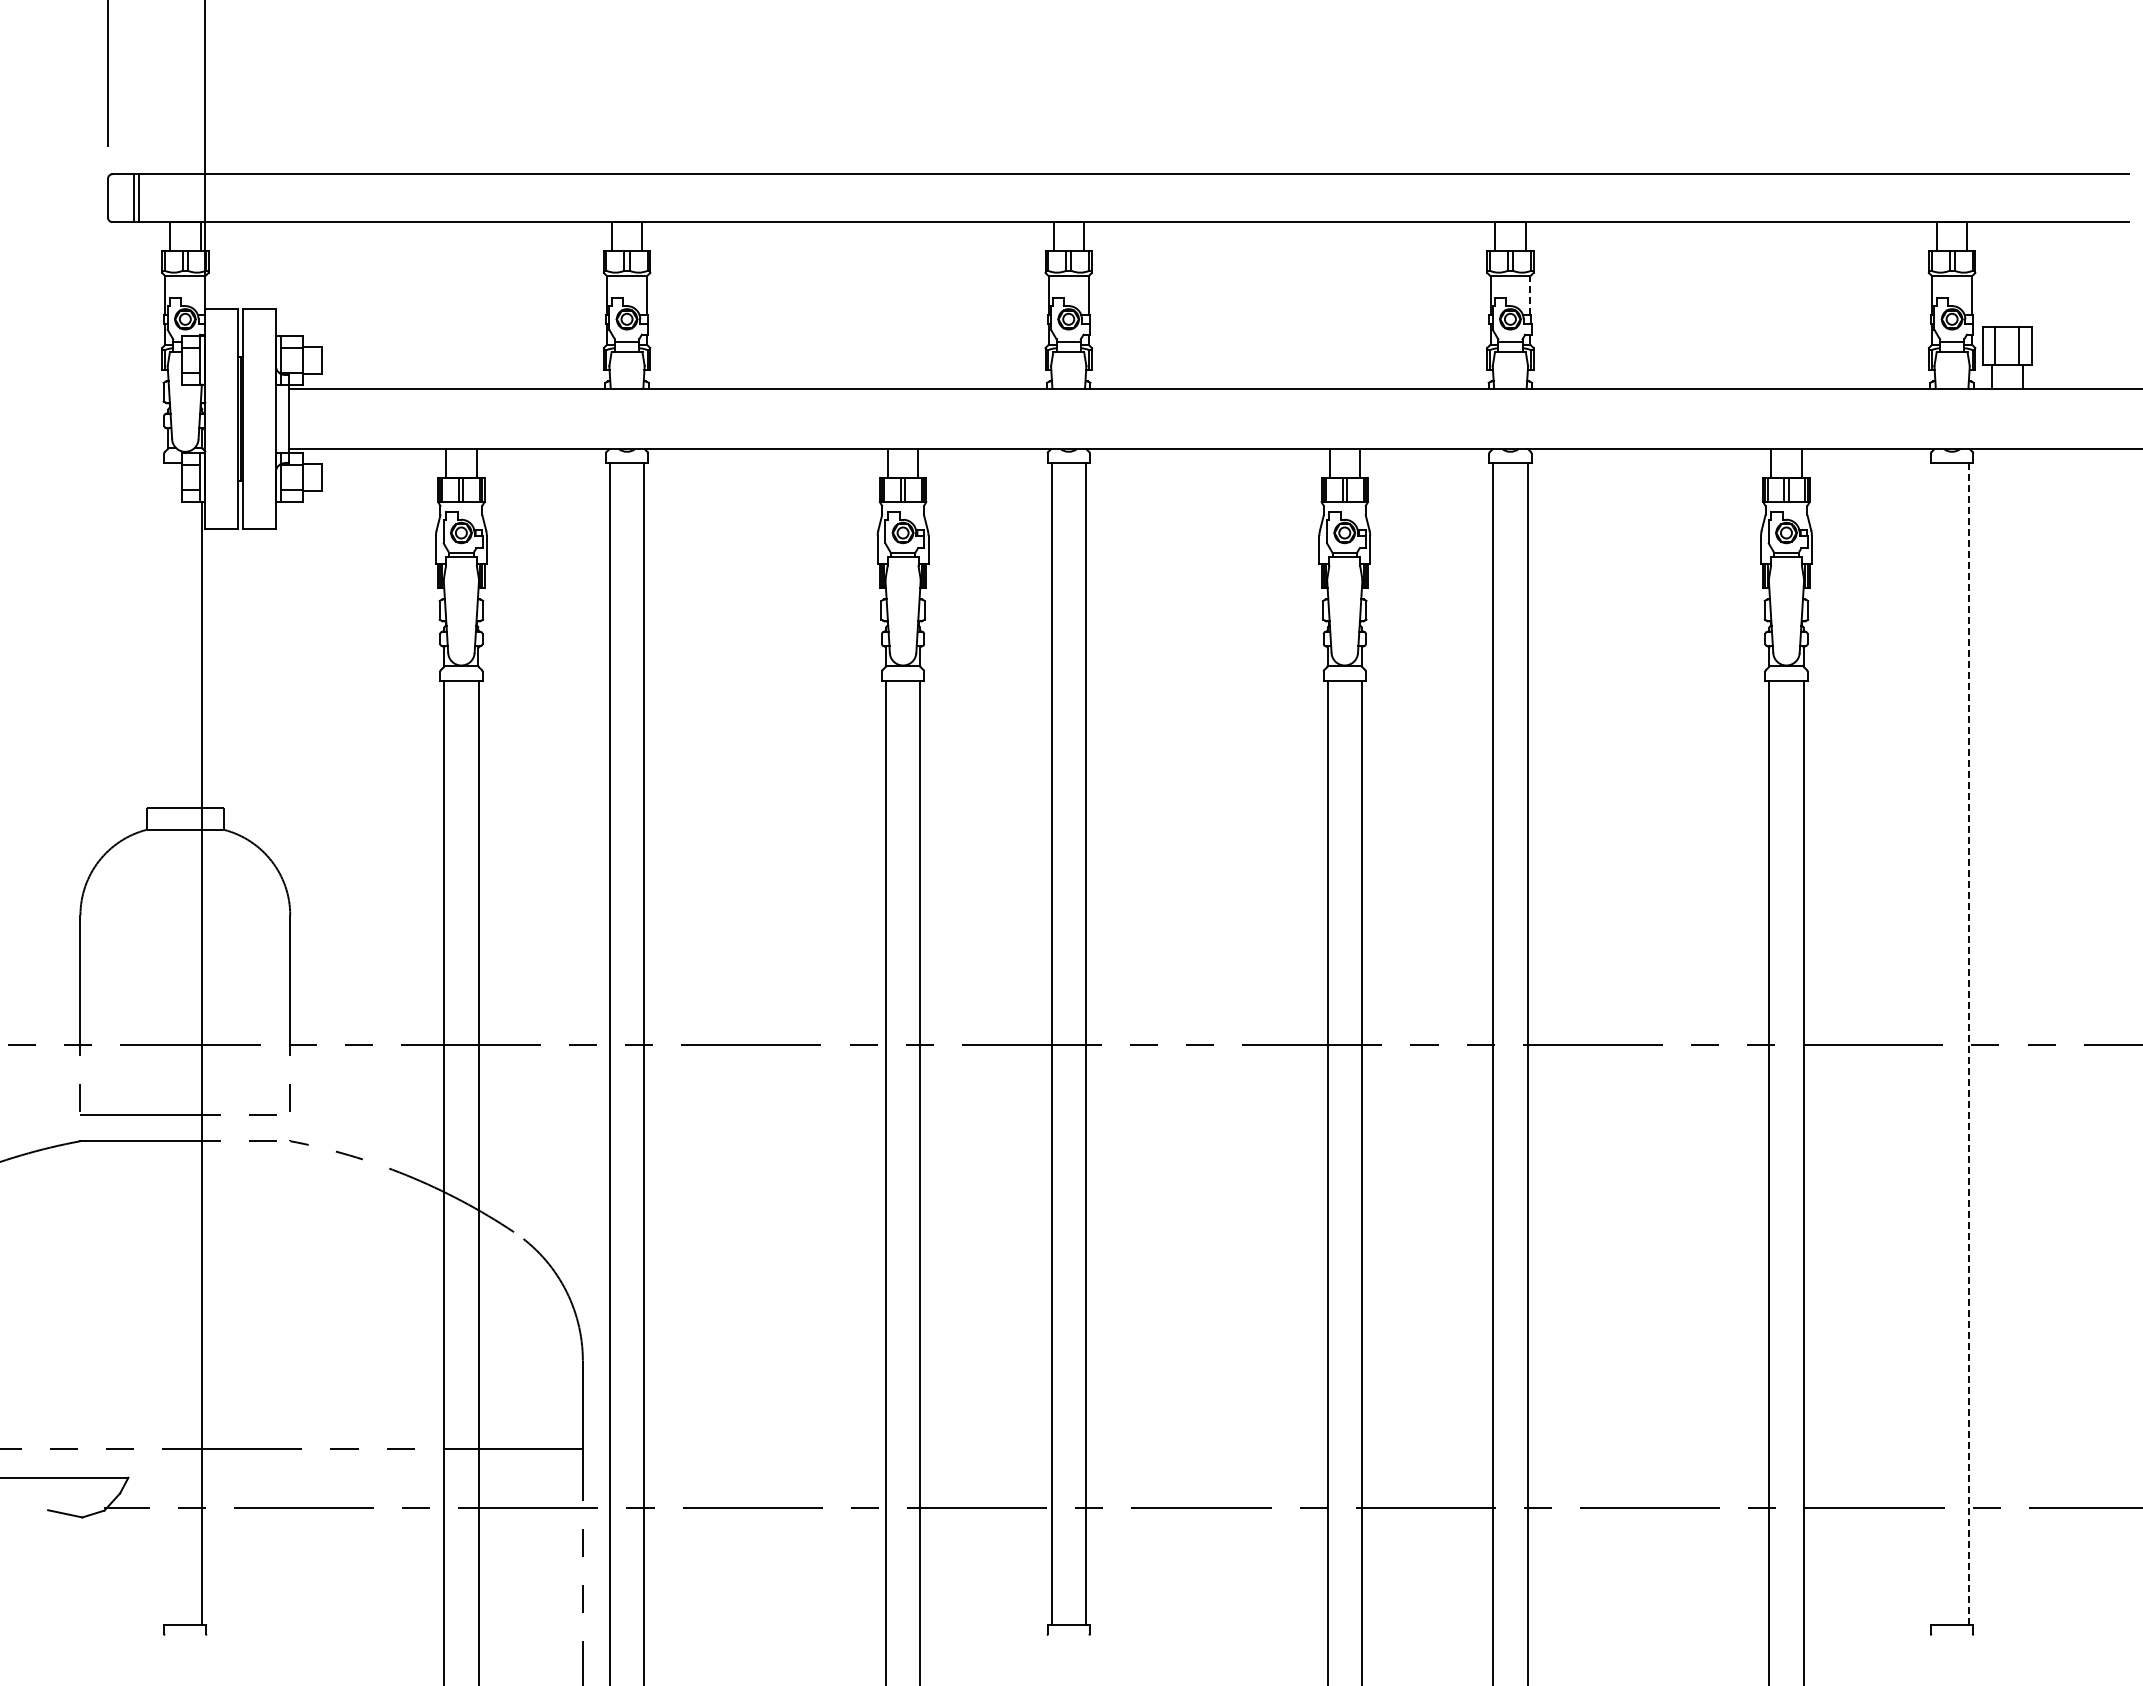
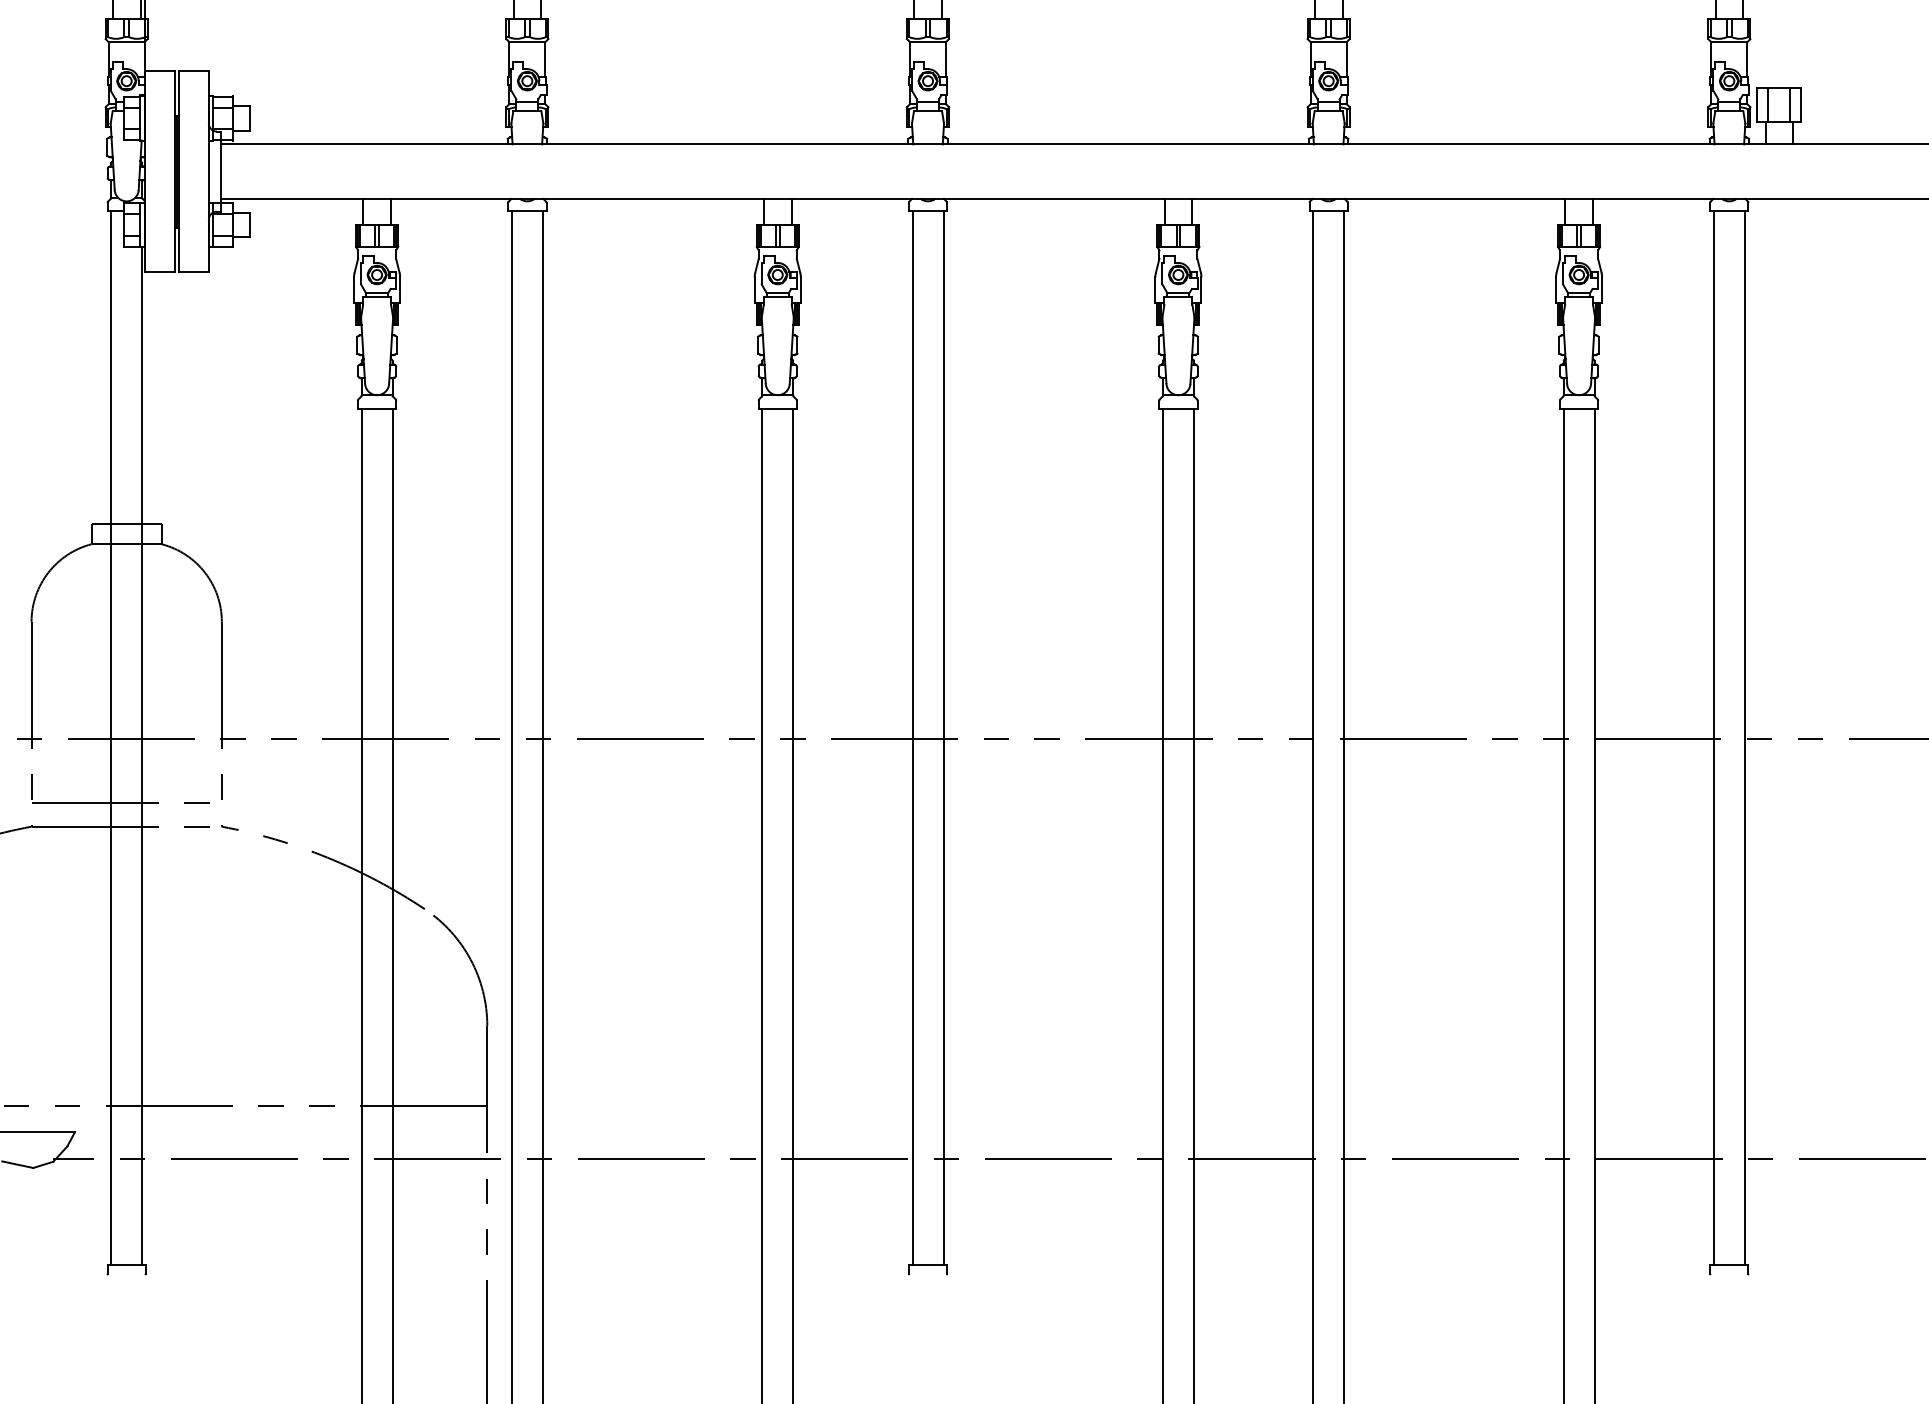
line: (1530, 295) -> (1346, 59), dashed -> solid
line: (168, 1043) -> (111, 738), added
line: (1935, 1043) -> (1714, 738), added
line: (1969, 1043) -> (1745, 738), dashed -> solid

